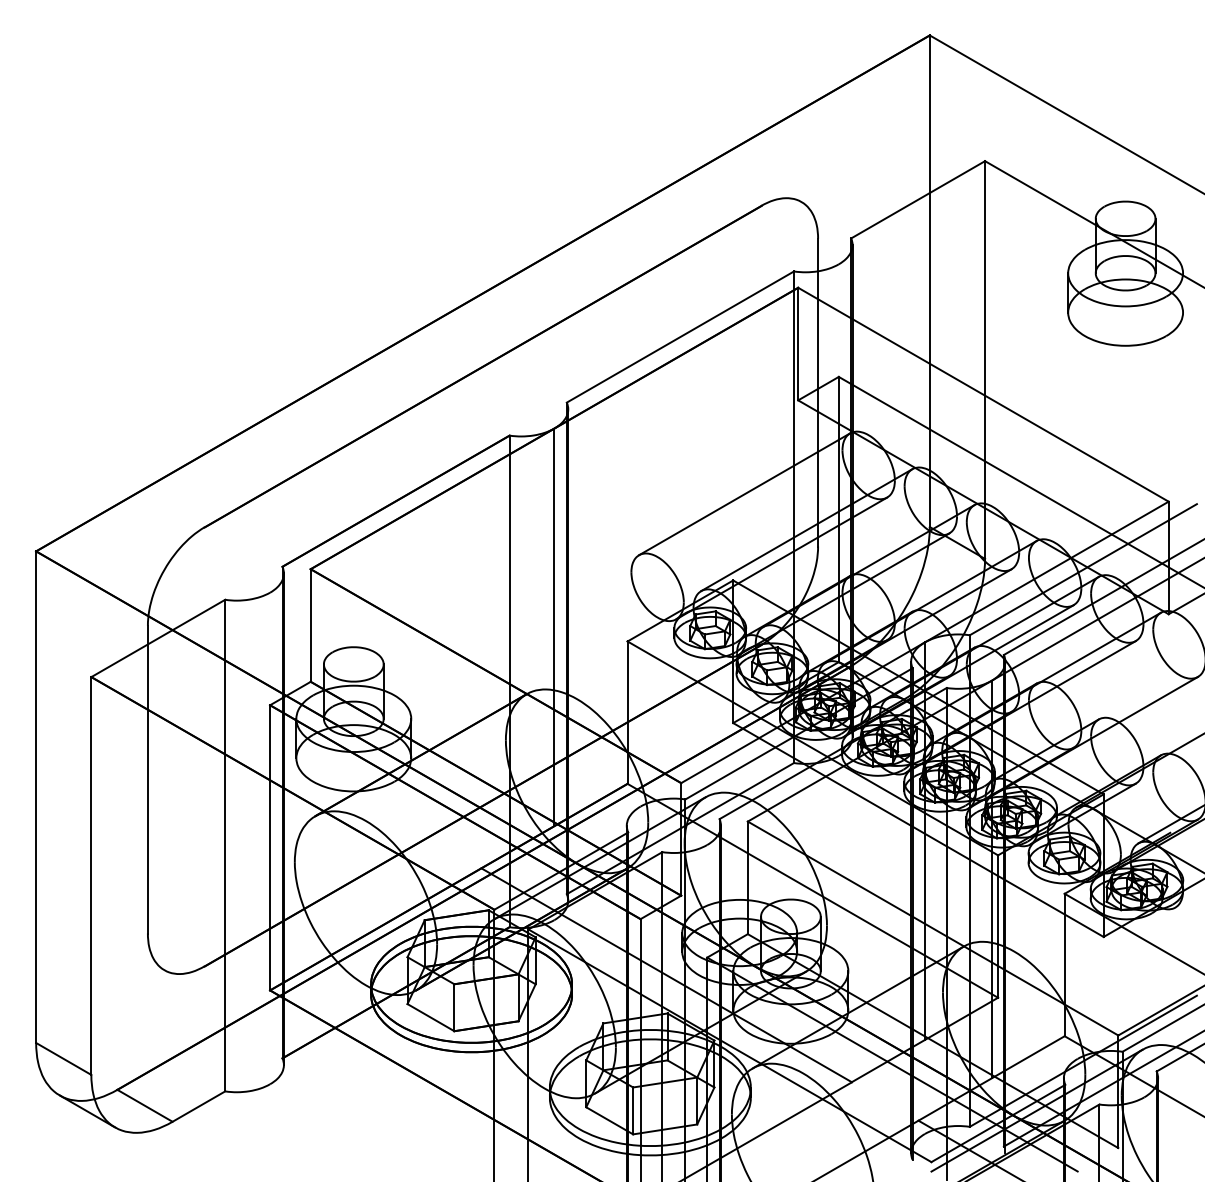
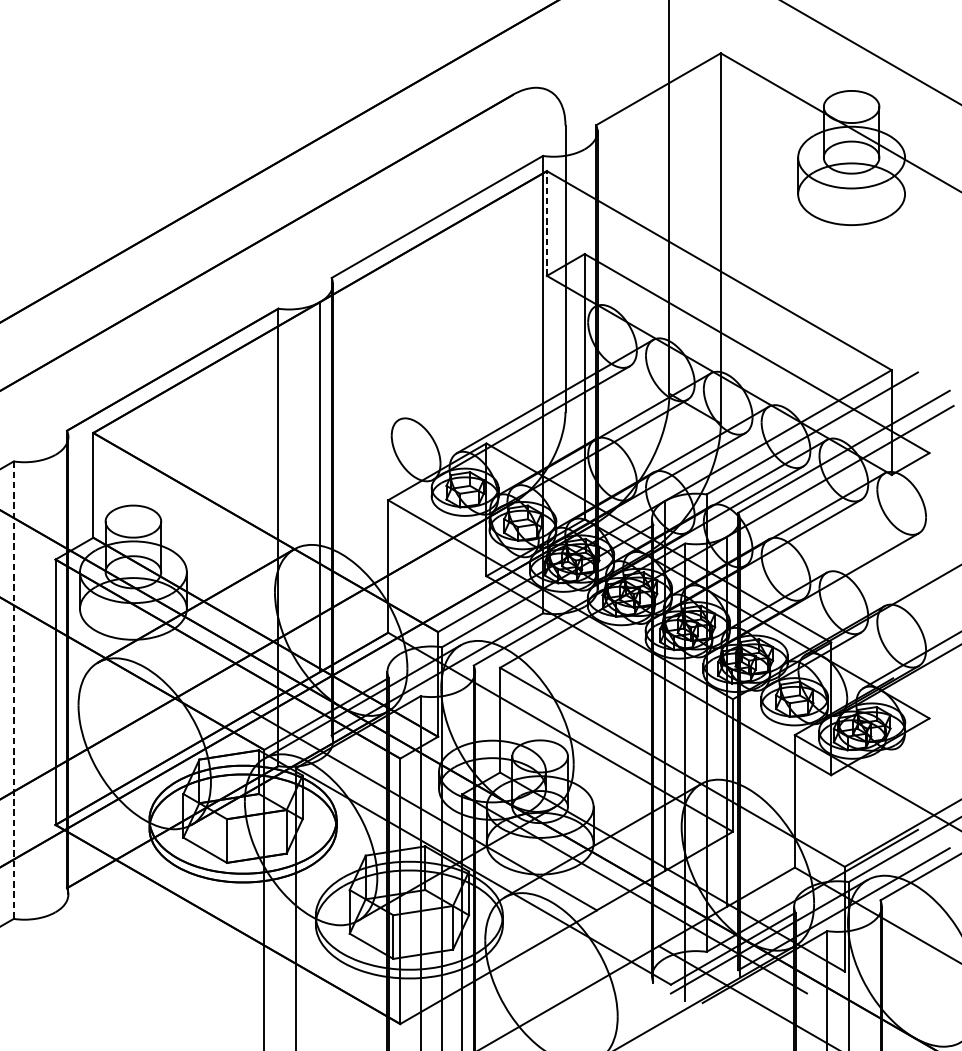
line: (798, 343) -> (547, 222), solid -> dashed
line: (744, 494) -> (496, 363), removed
line: (225, 845) -> (14, 690), solid -> dashed

